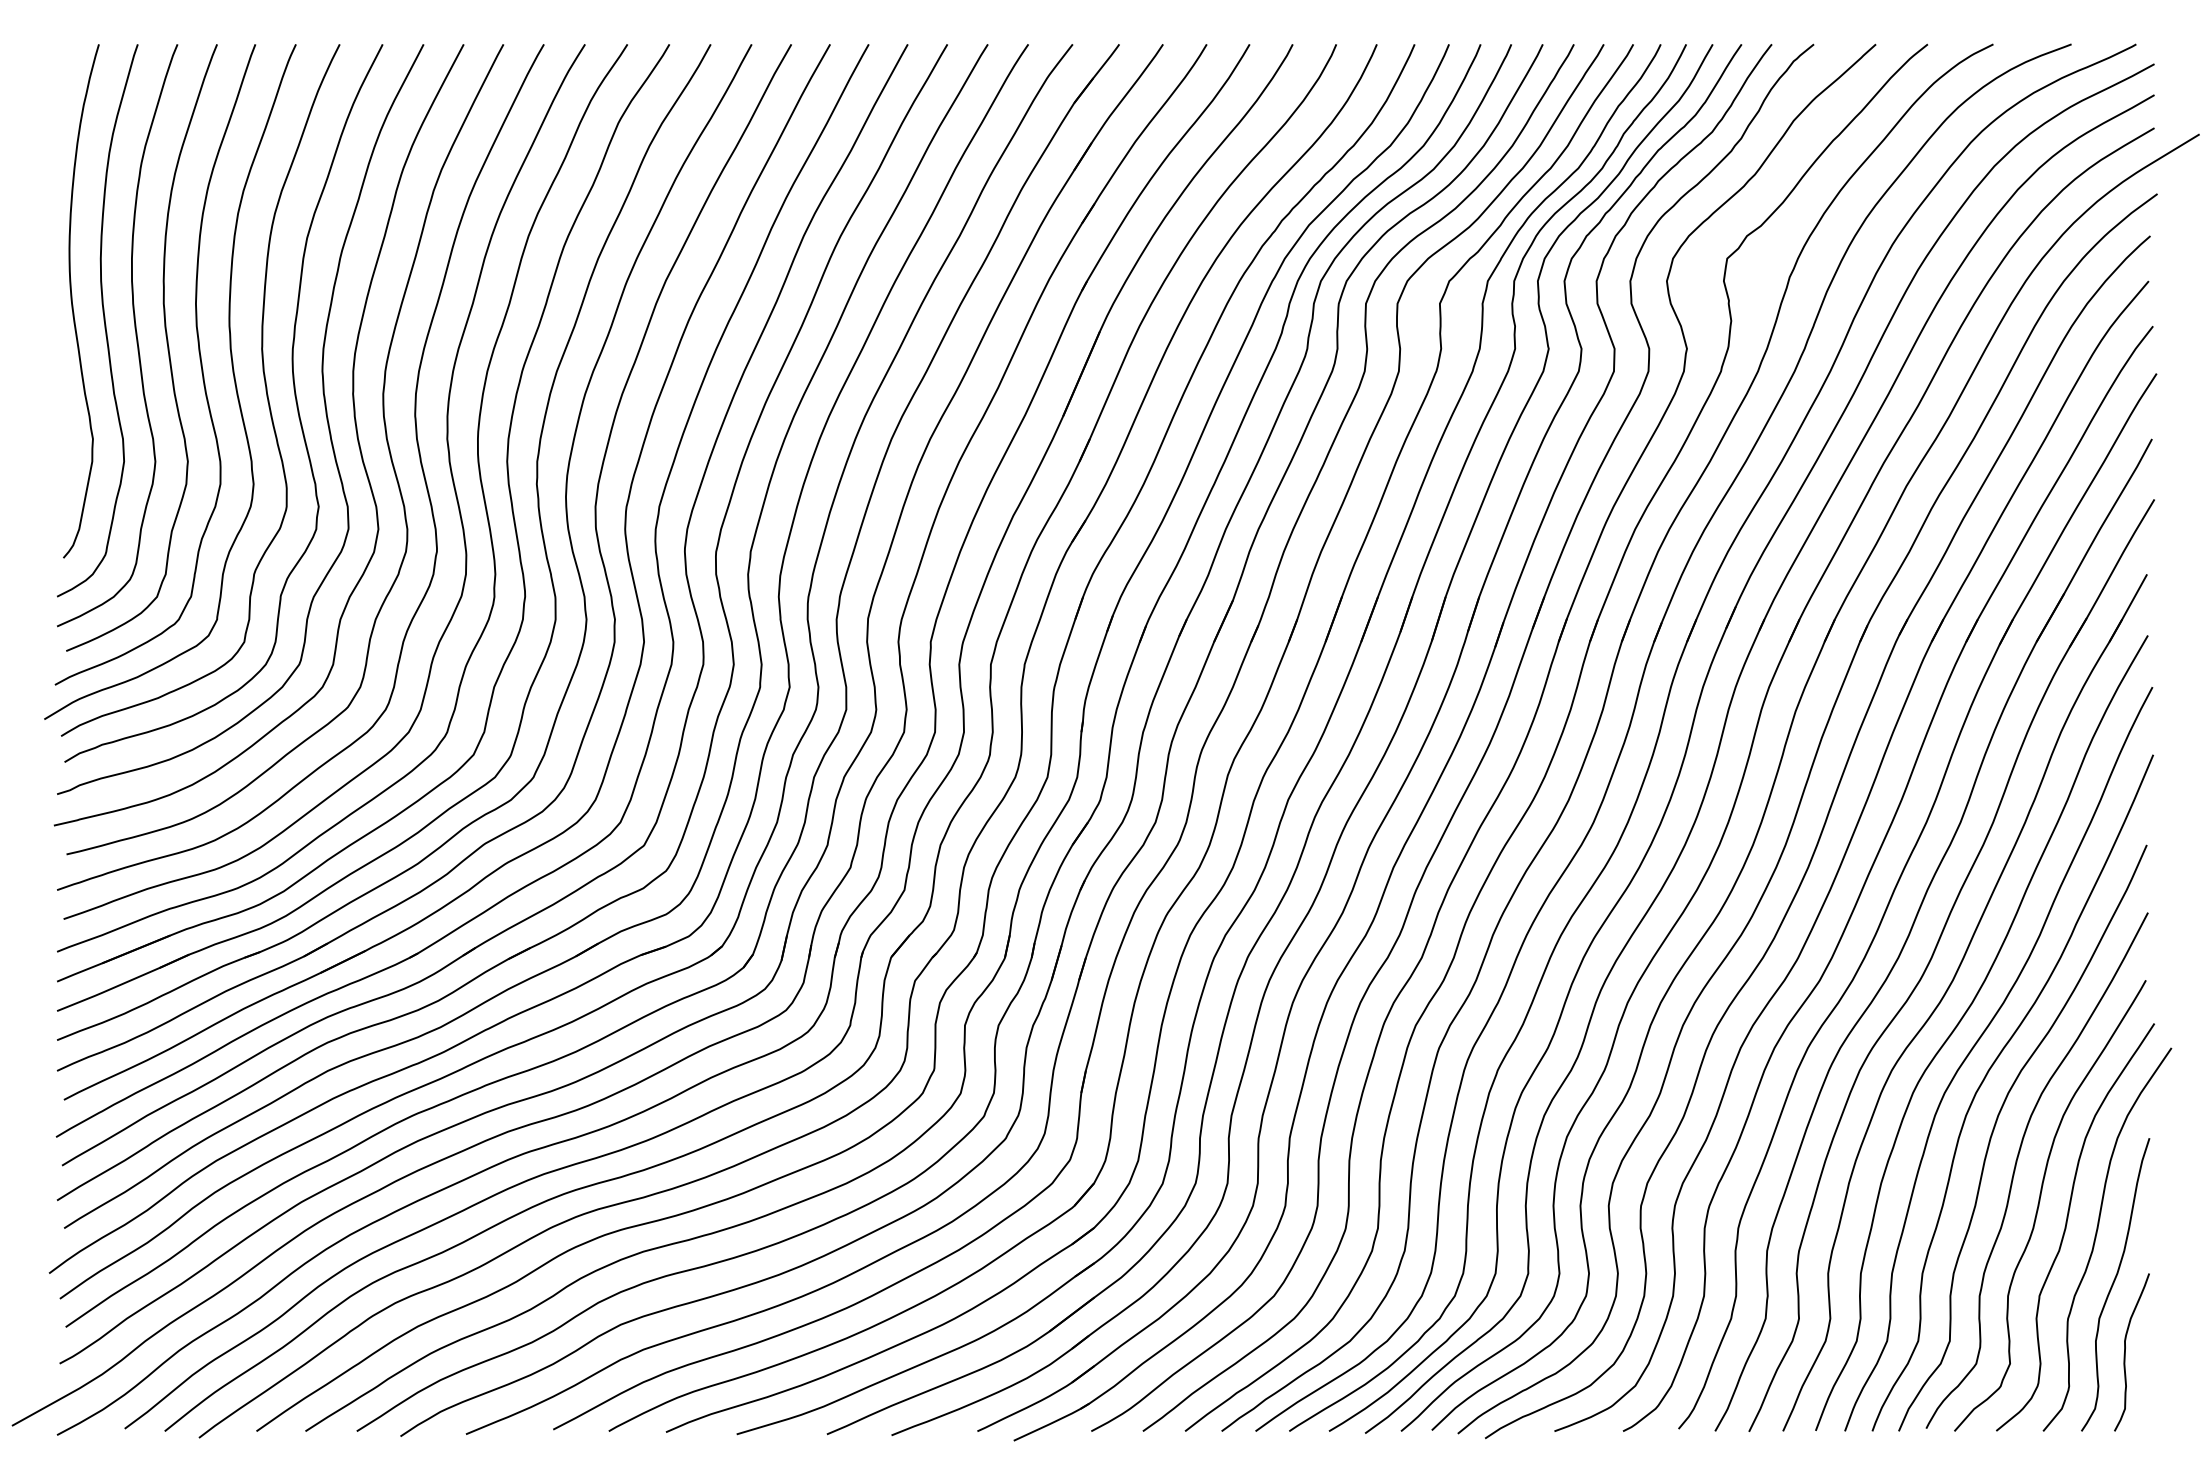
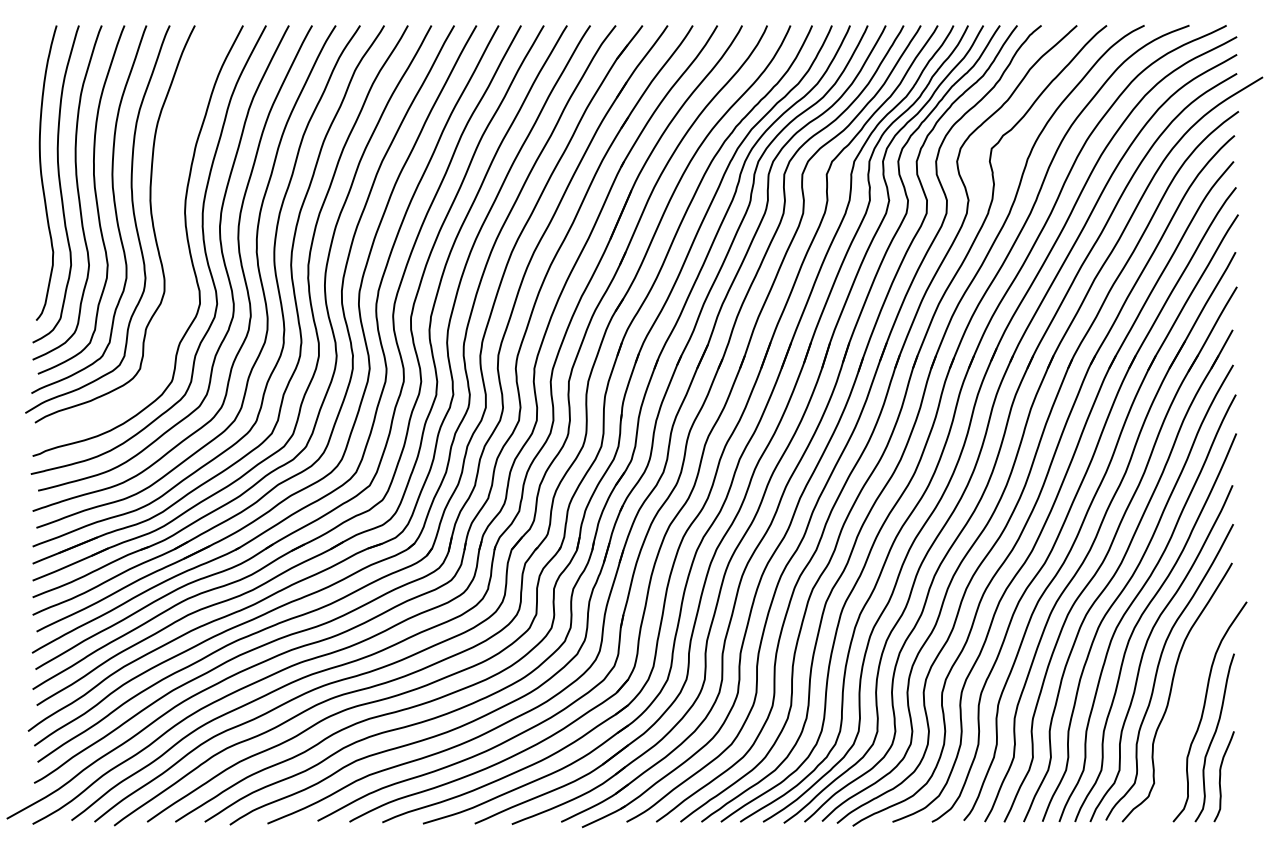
curve: (293, 397) -> (168, 228), removed
curve: (2068, 1226) -> (1187, 704), removed

